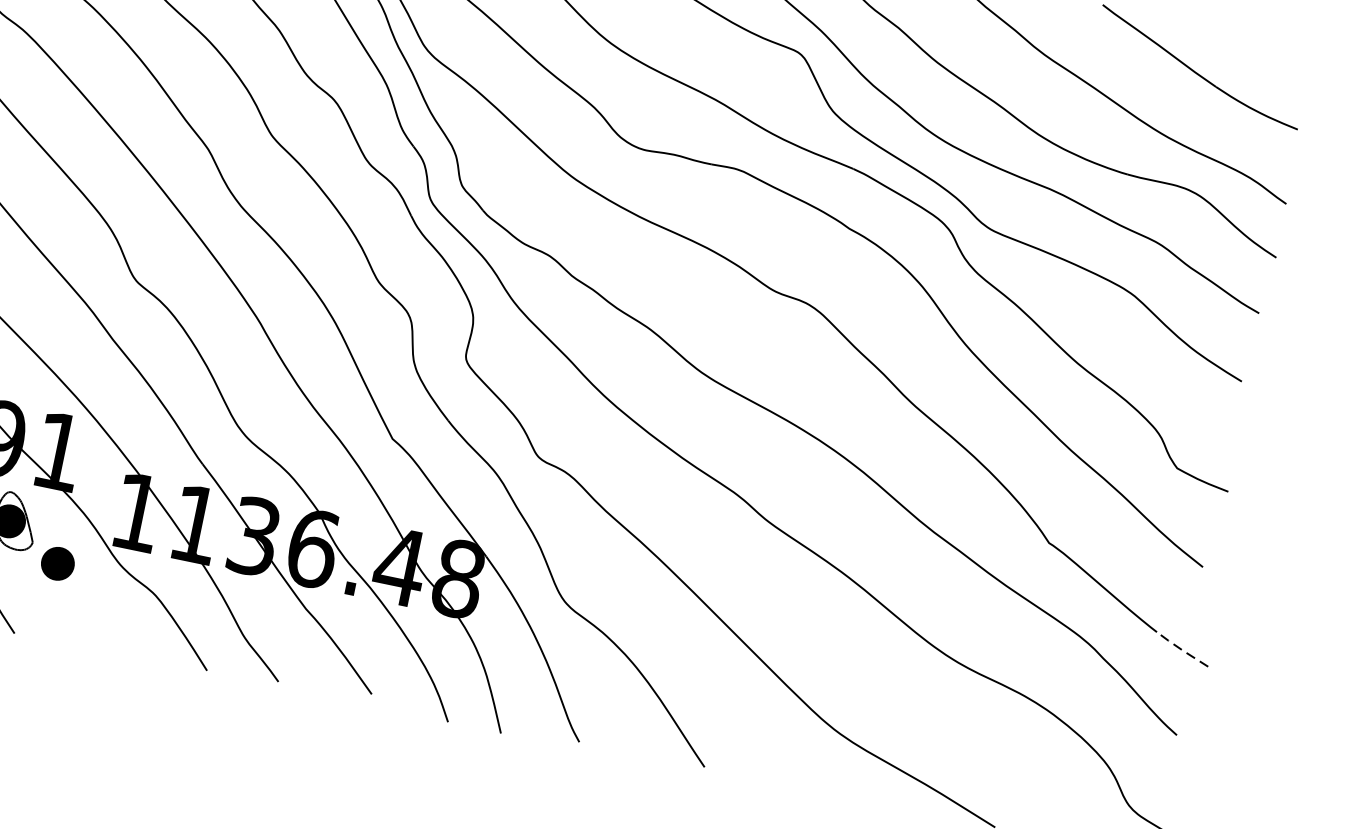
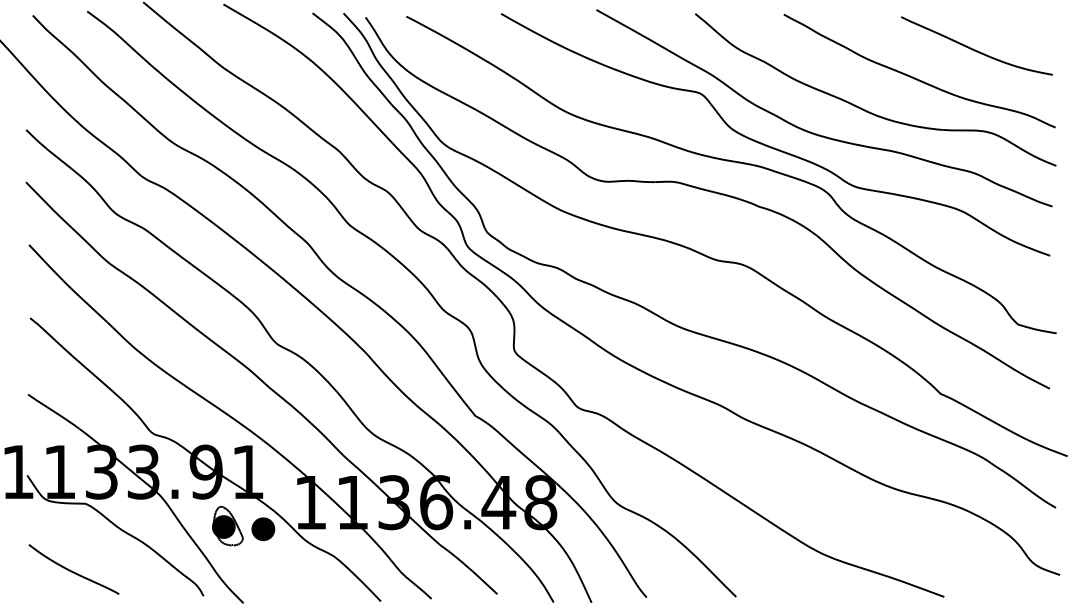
part: (58, 564) -> (263, 529), moved
line: (1182, 649) -> (1047, 448), dashed -> solid

